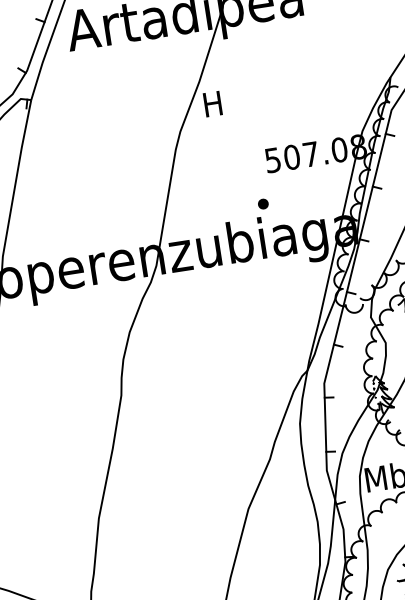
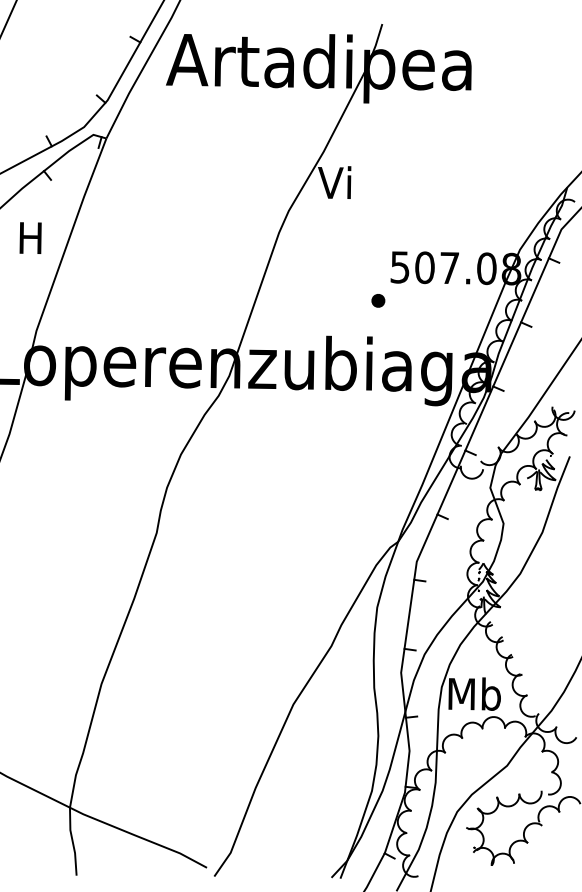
text: (211, 103) -> (334, 182), H -> Vi
part: (263, 203) -> (378, 300), moved

